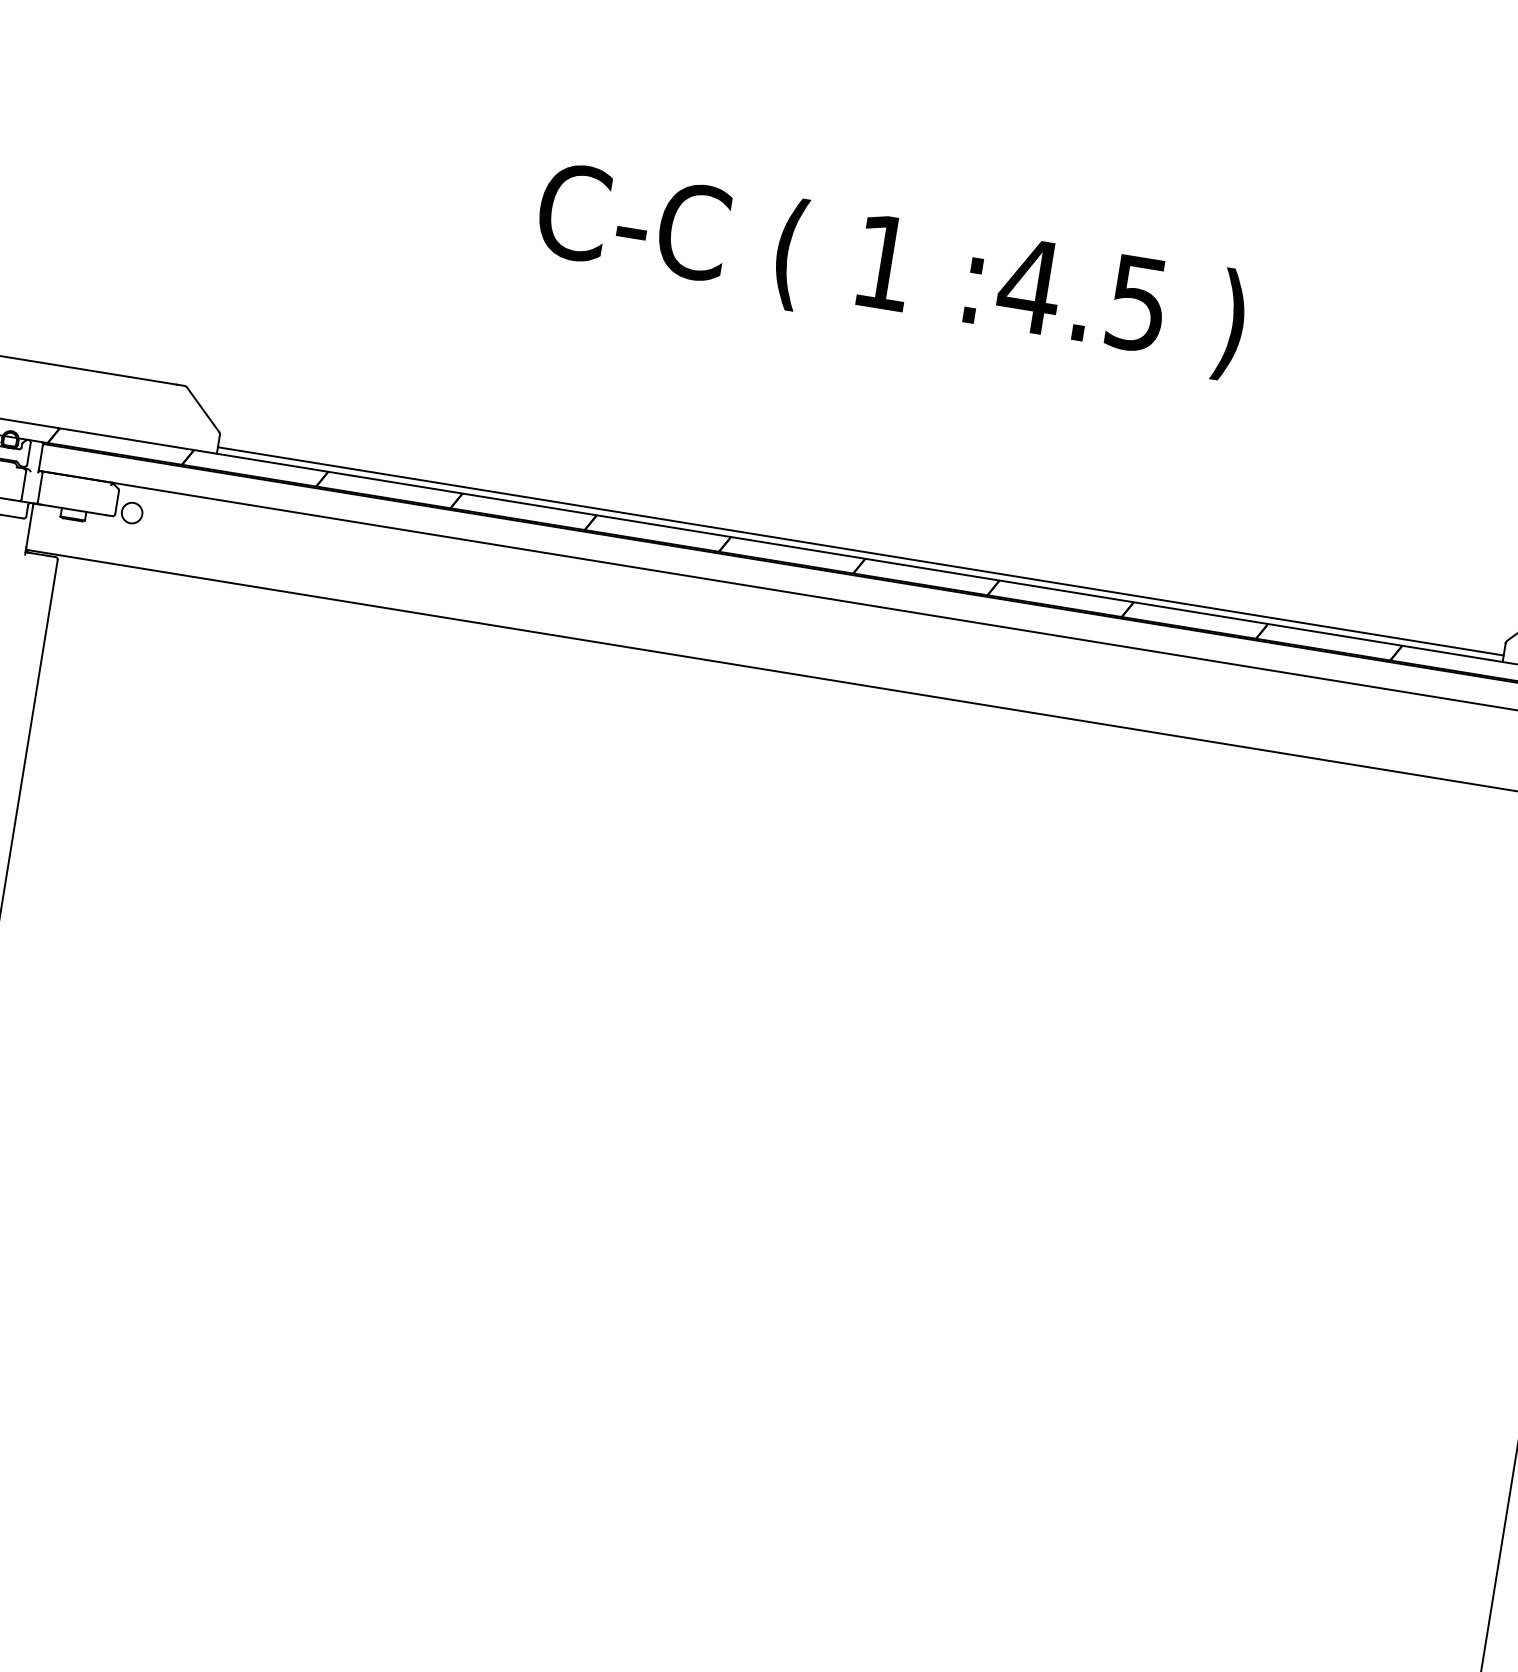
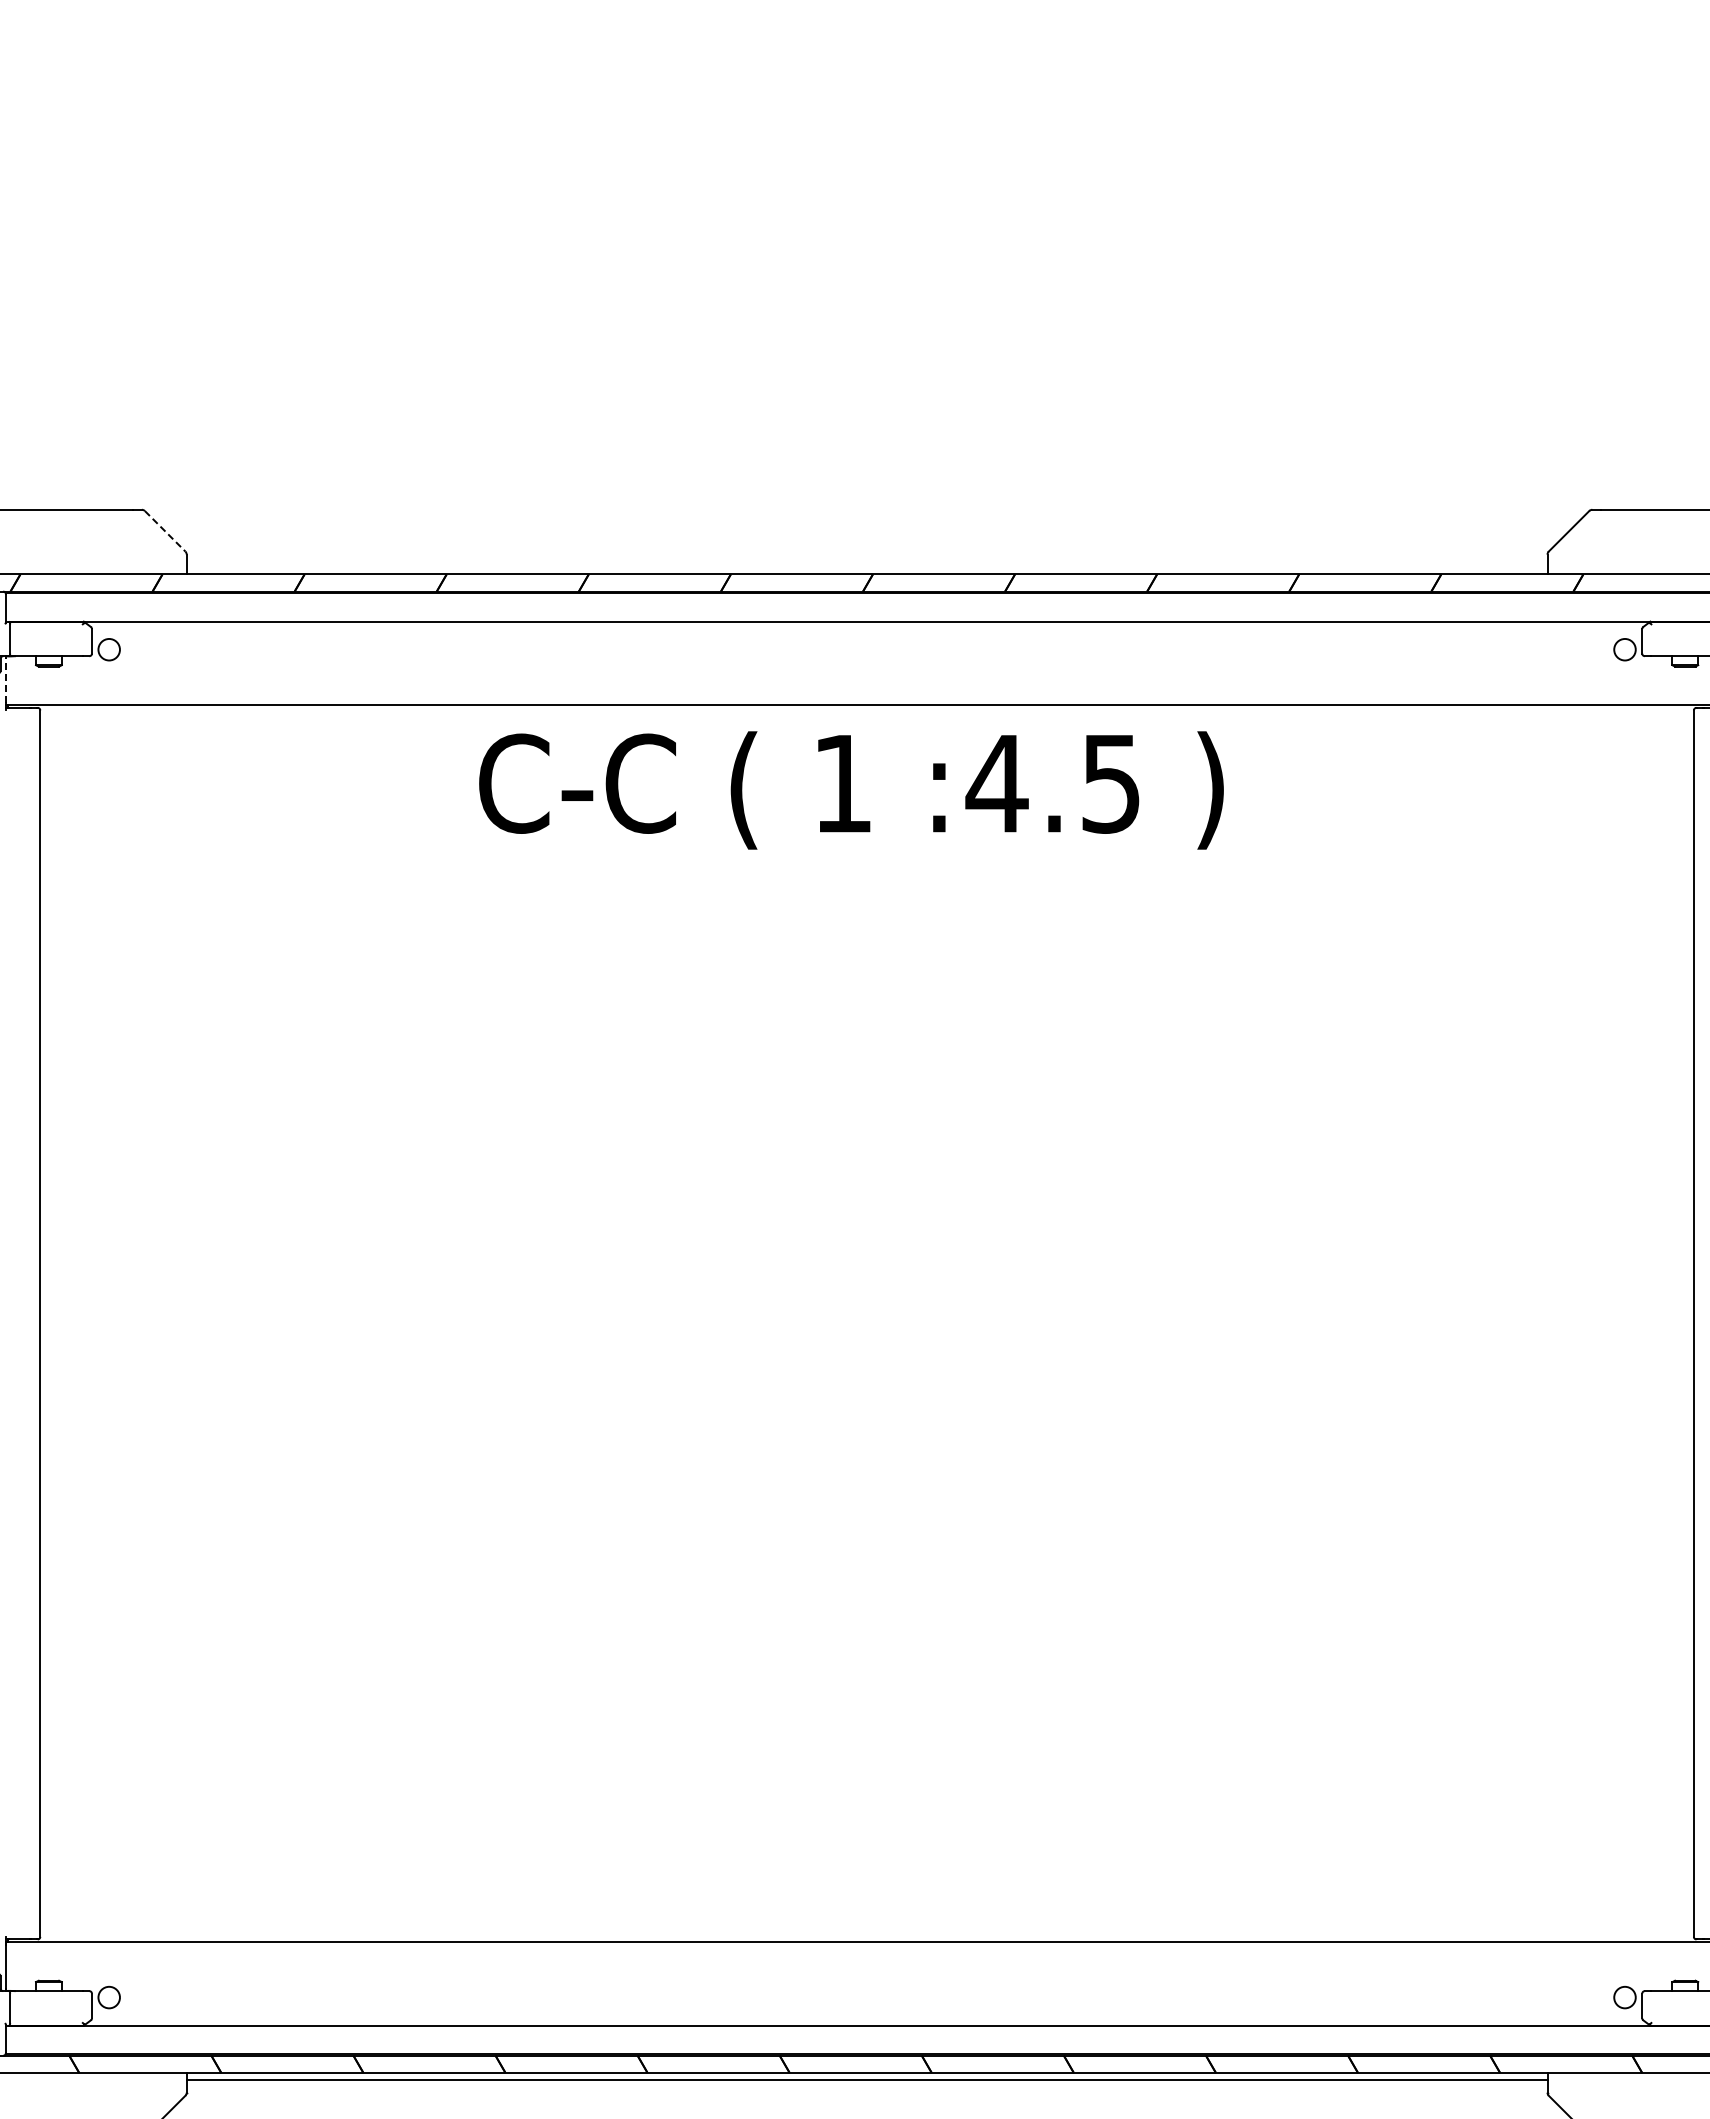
text: (891, 270) -> (851, 790), moved
line: (203, 410) -> (165, 531), solid -> dashed
line: (29, 525) -> (5, 679), solid -> dashed
line: (860, 551) -> (866, 567), removed

